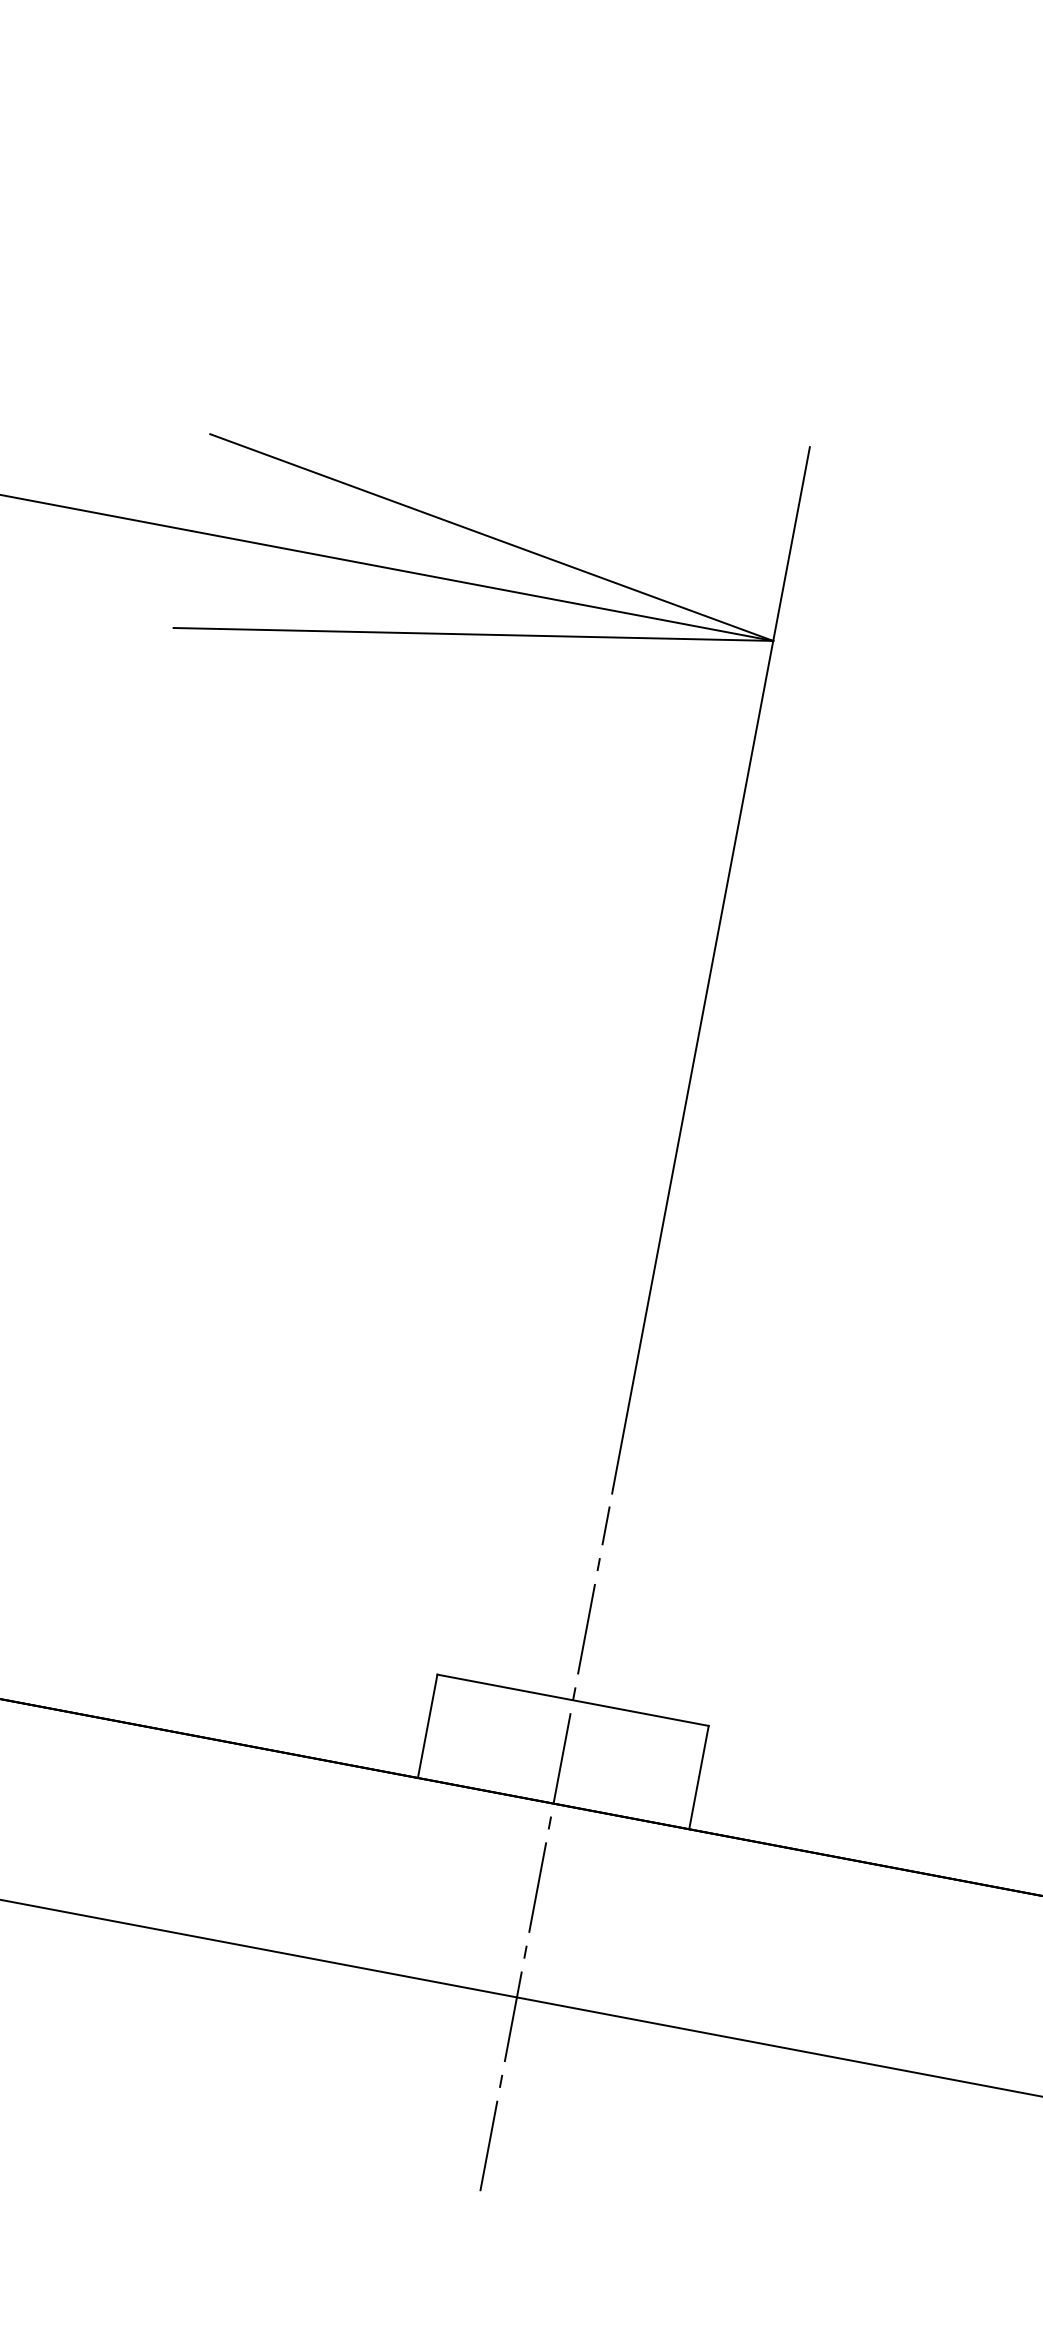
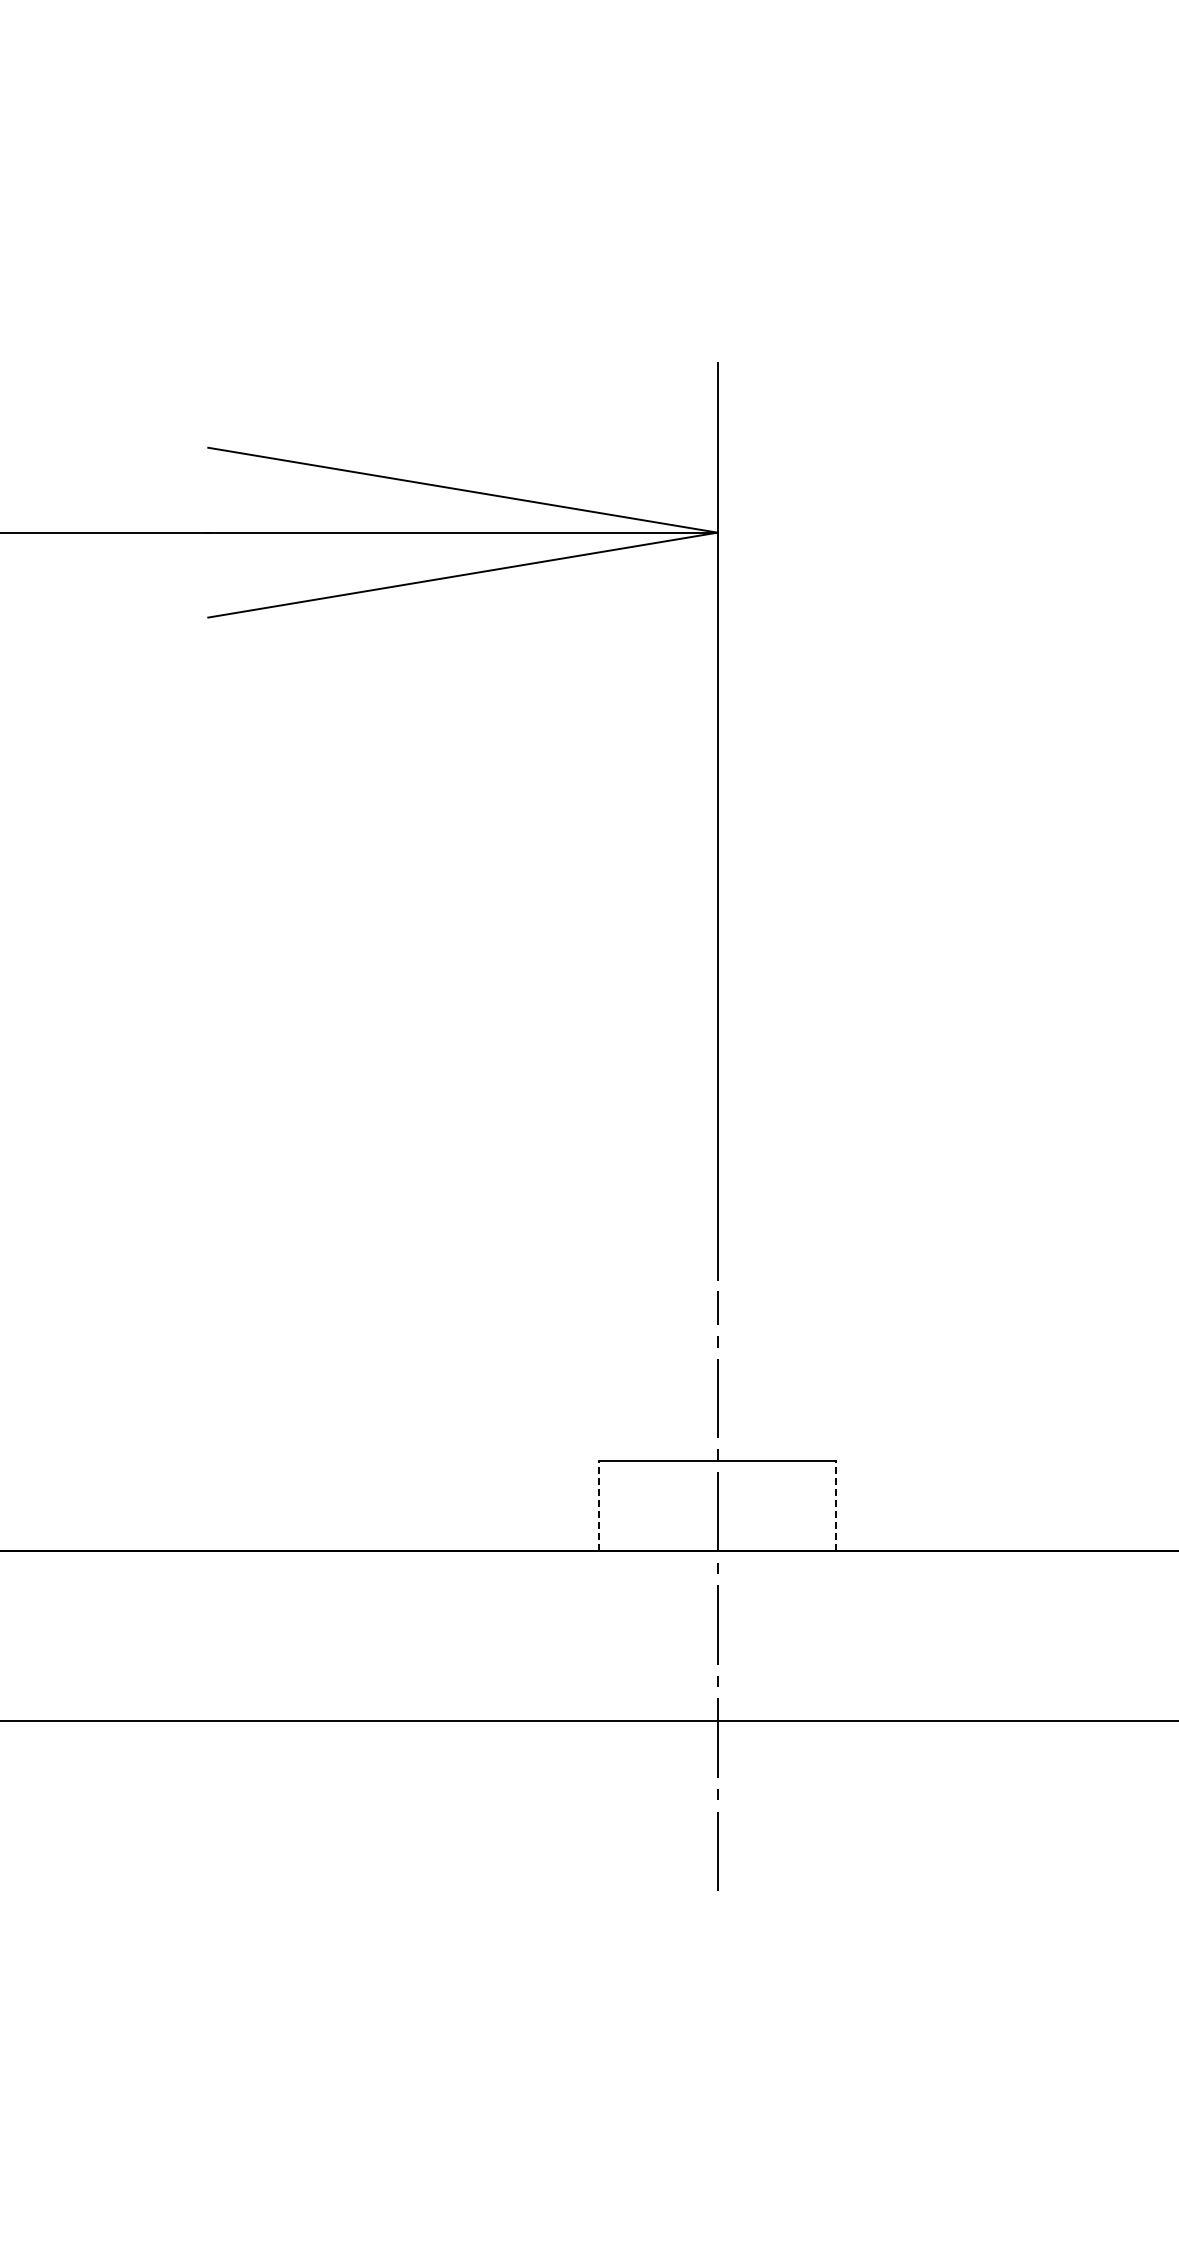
line: (427, 1725) -> (598, 1505), solid -> dashed
line: (699, 1776) -> (836, 1505), solid -> dashed

